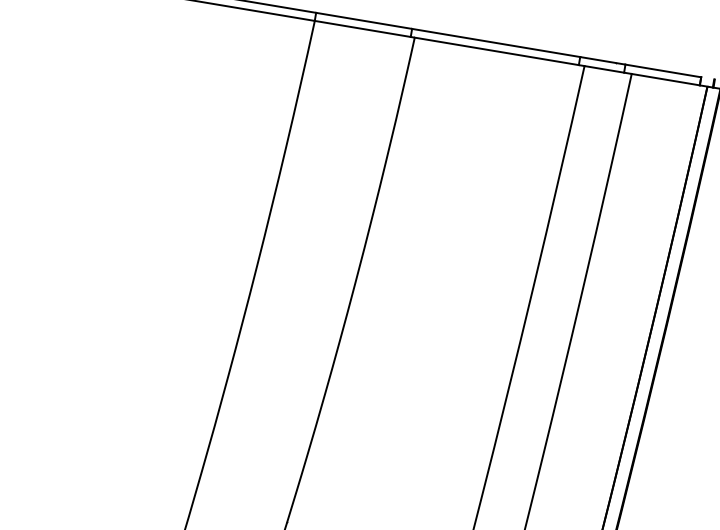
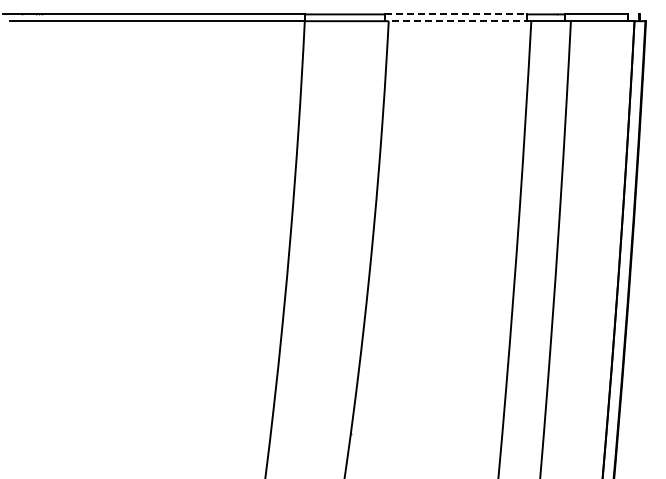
line: (495, 42) -> (455, 14), solid -> dashed
line: (498, 52) -> (459, 21), solid -> dashed

